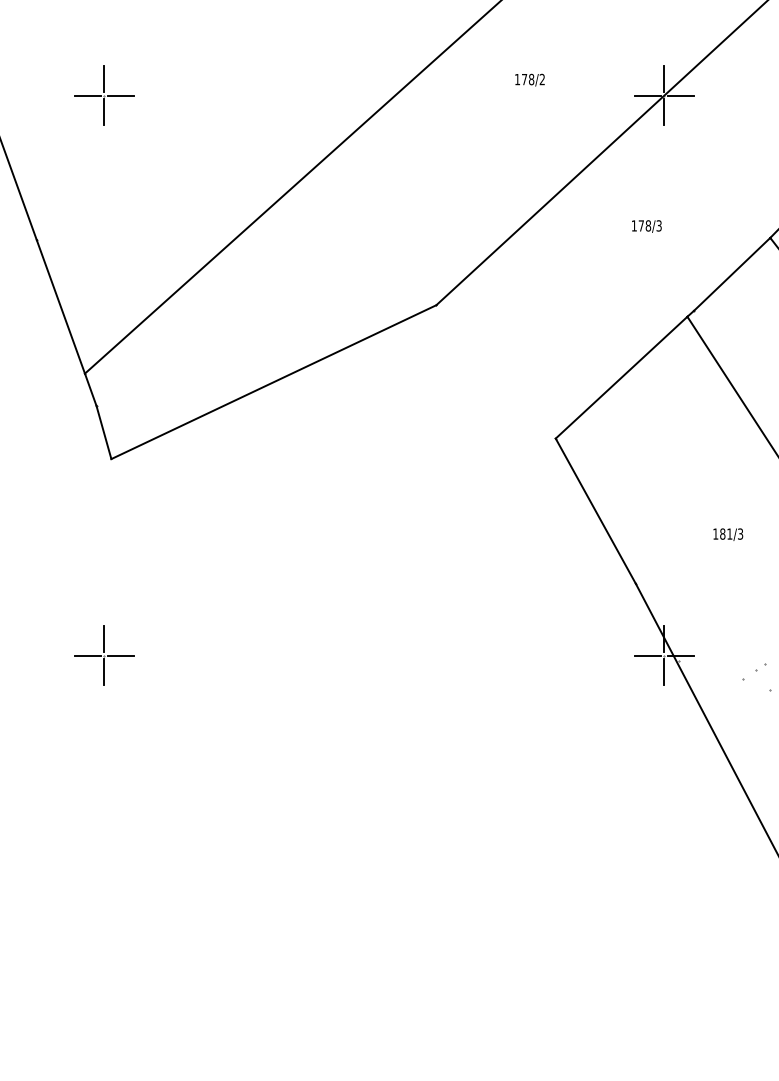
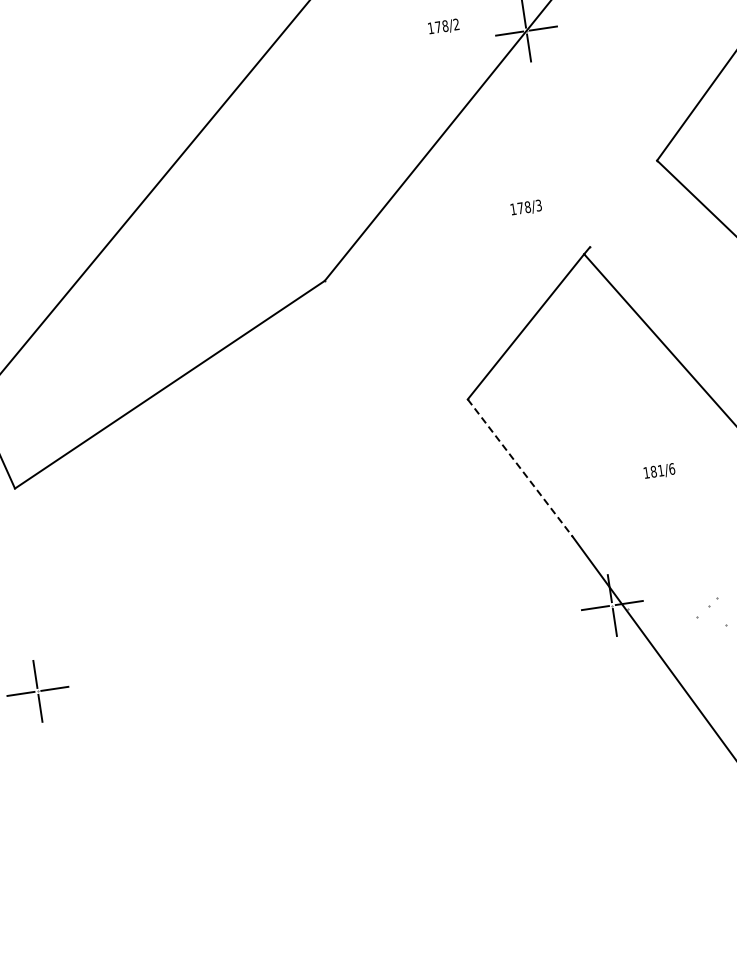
text: (529, 79) -> (443, 26), moved
text: (646, 226) -> (525, 208), moved
line: (732, 273) -> (623, 202), removed
line: (595, 511) -> (519, 468), solid -> dashed
text: (740, 533) -> (671, 468), 181/3 -> 181/6

